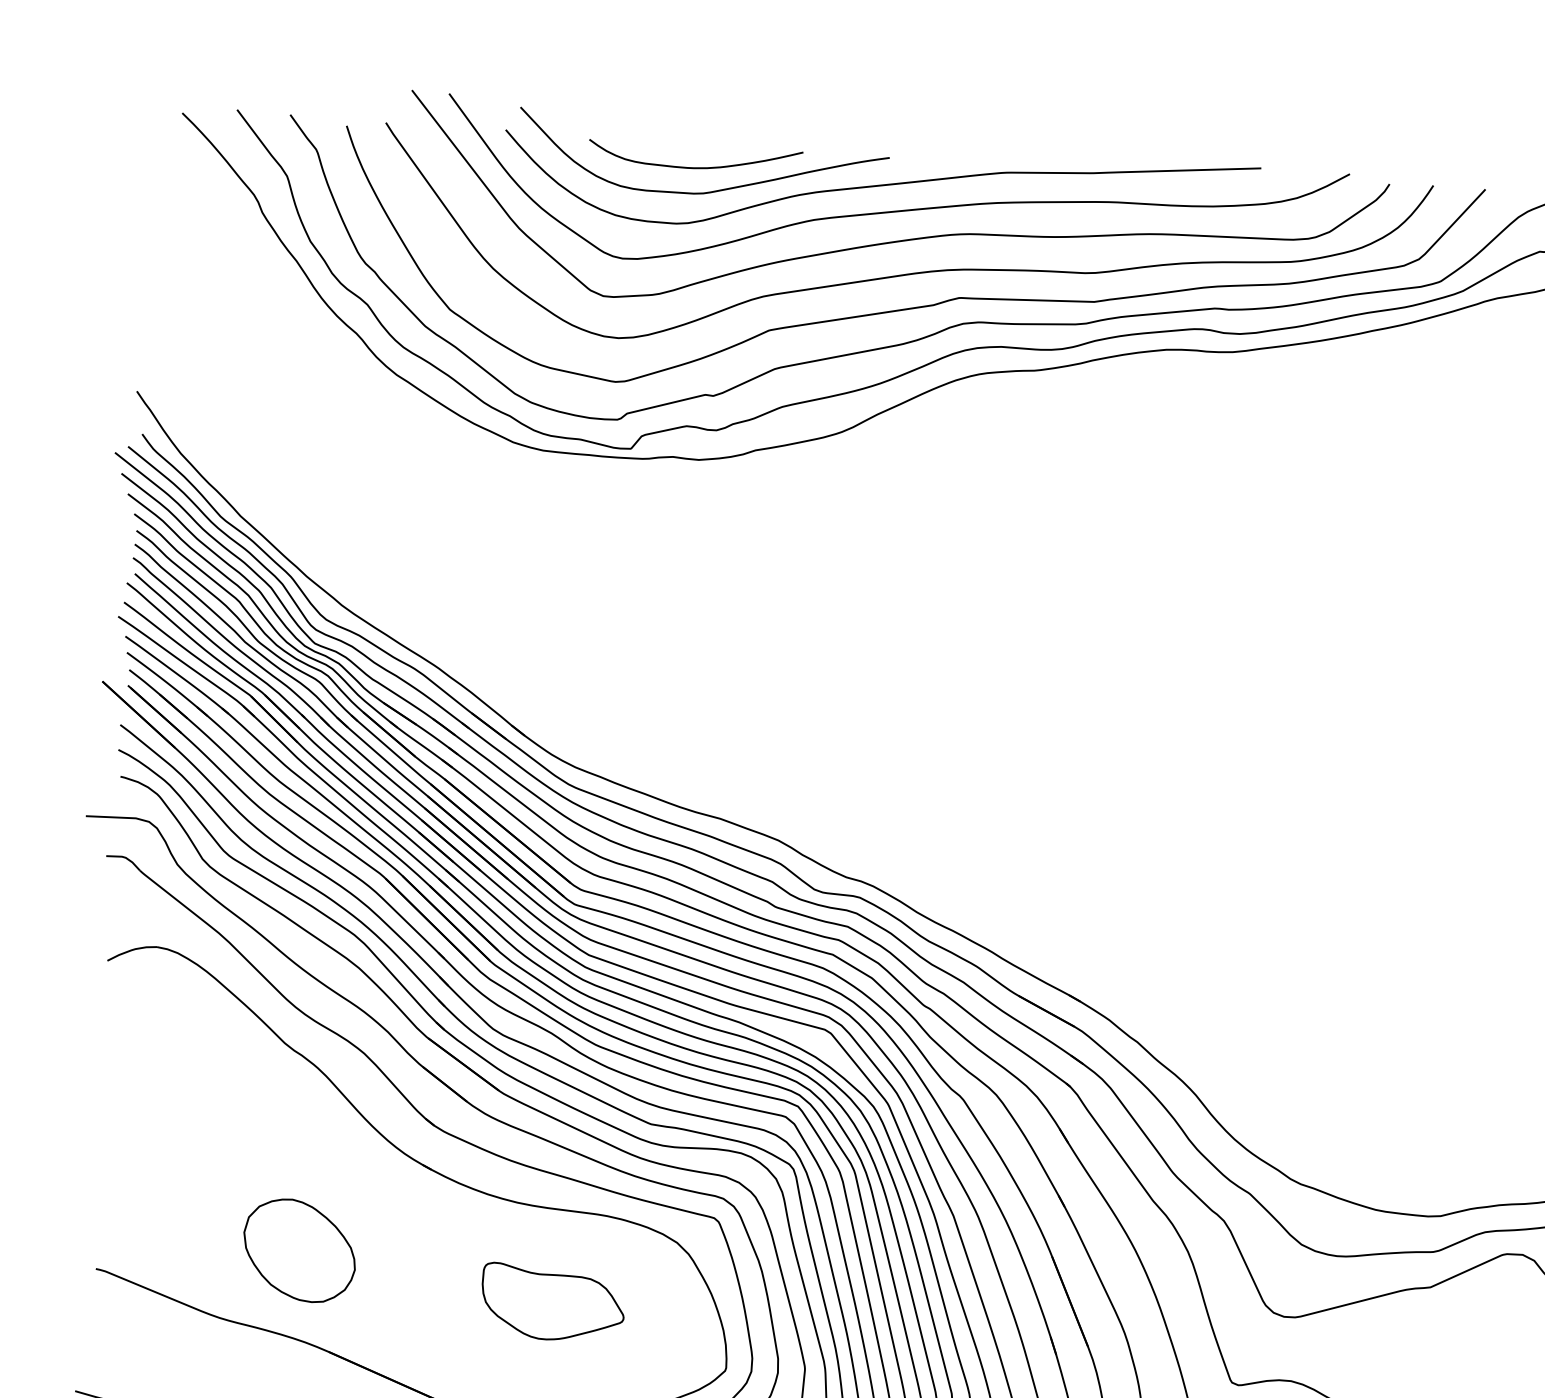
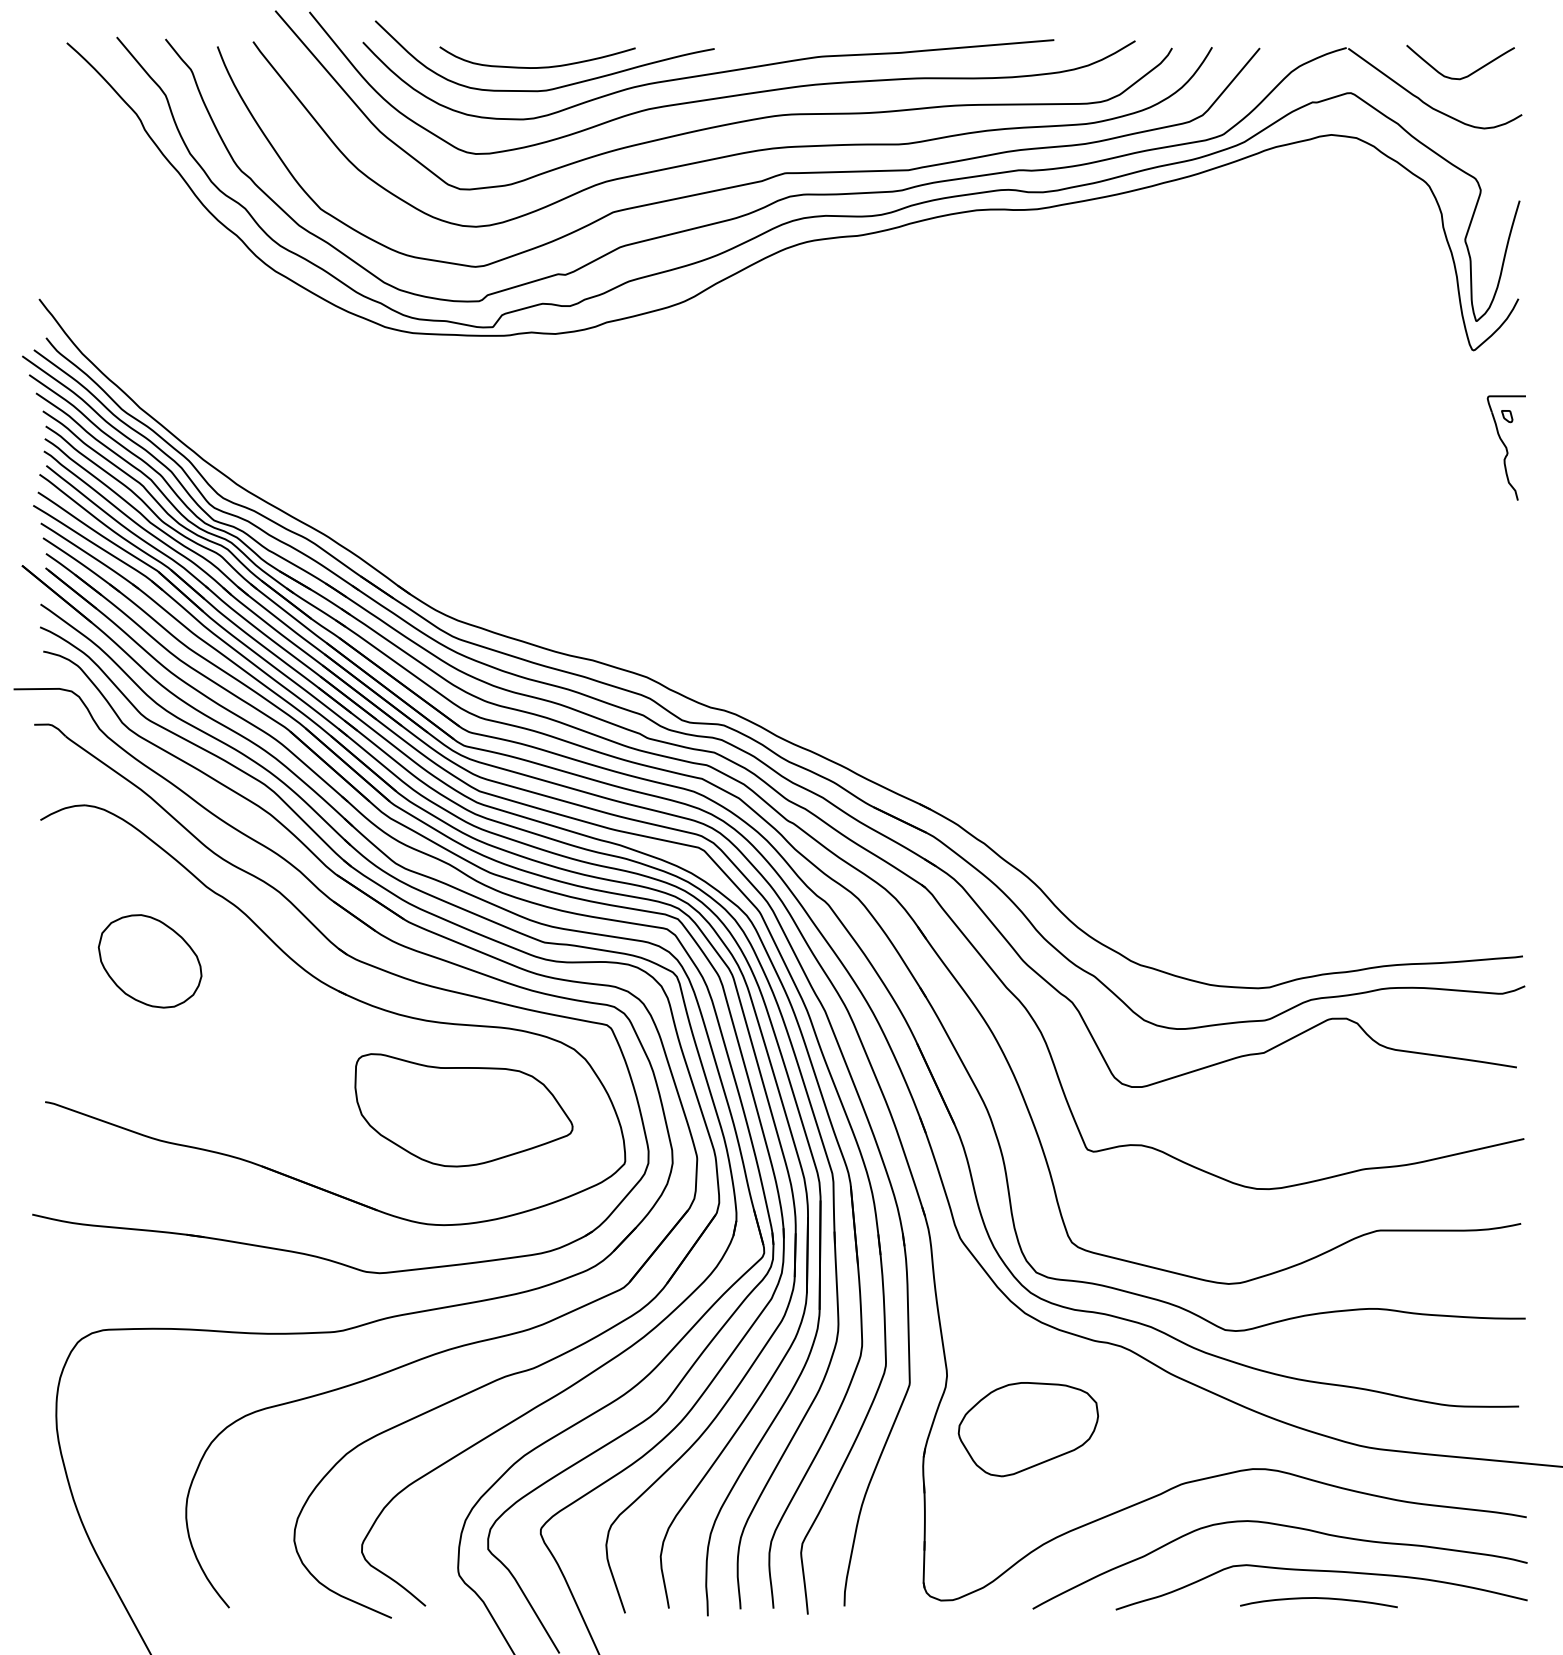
part: (298, 1250) -> (149, 961), moved
part: (552, 1302) -> (463, 1110), size x1.67

